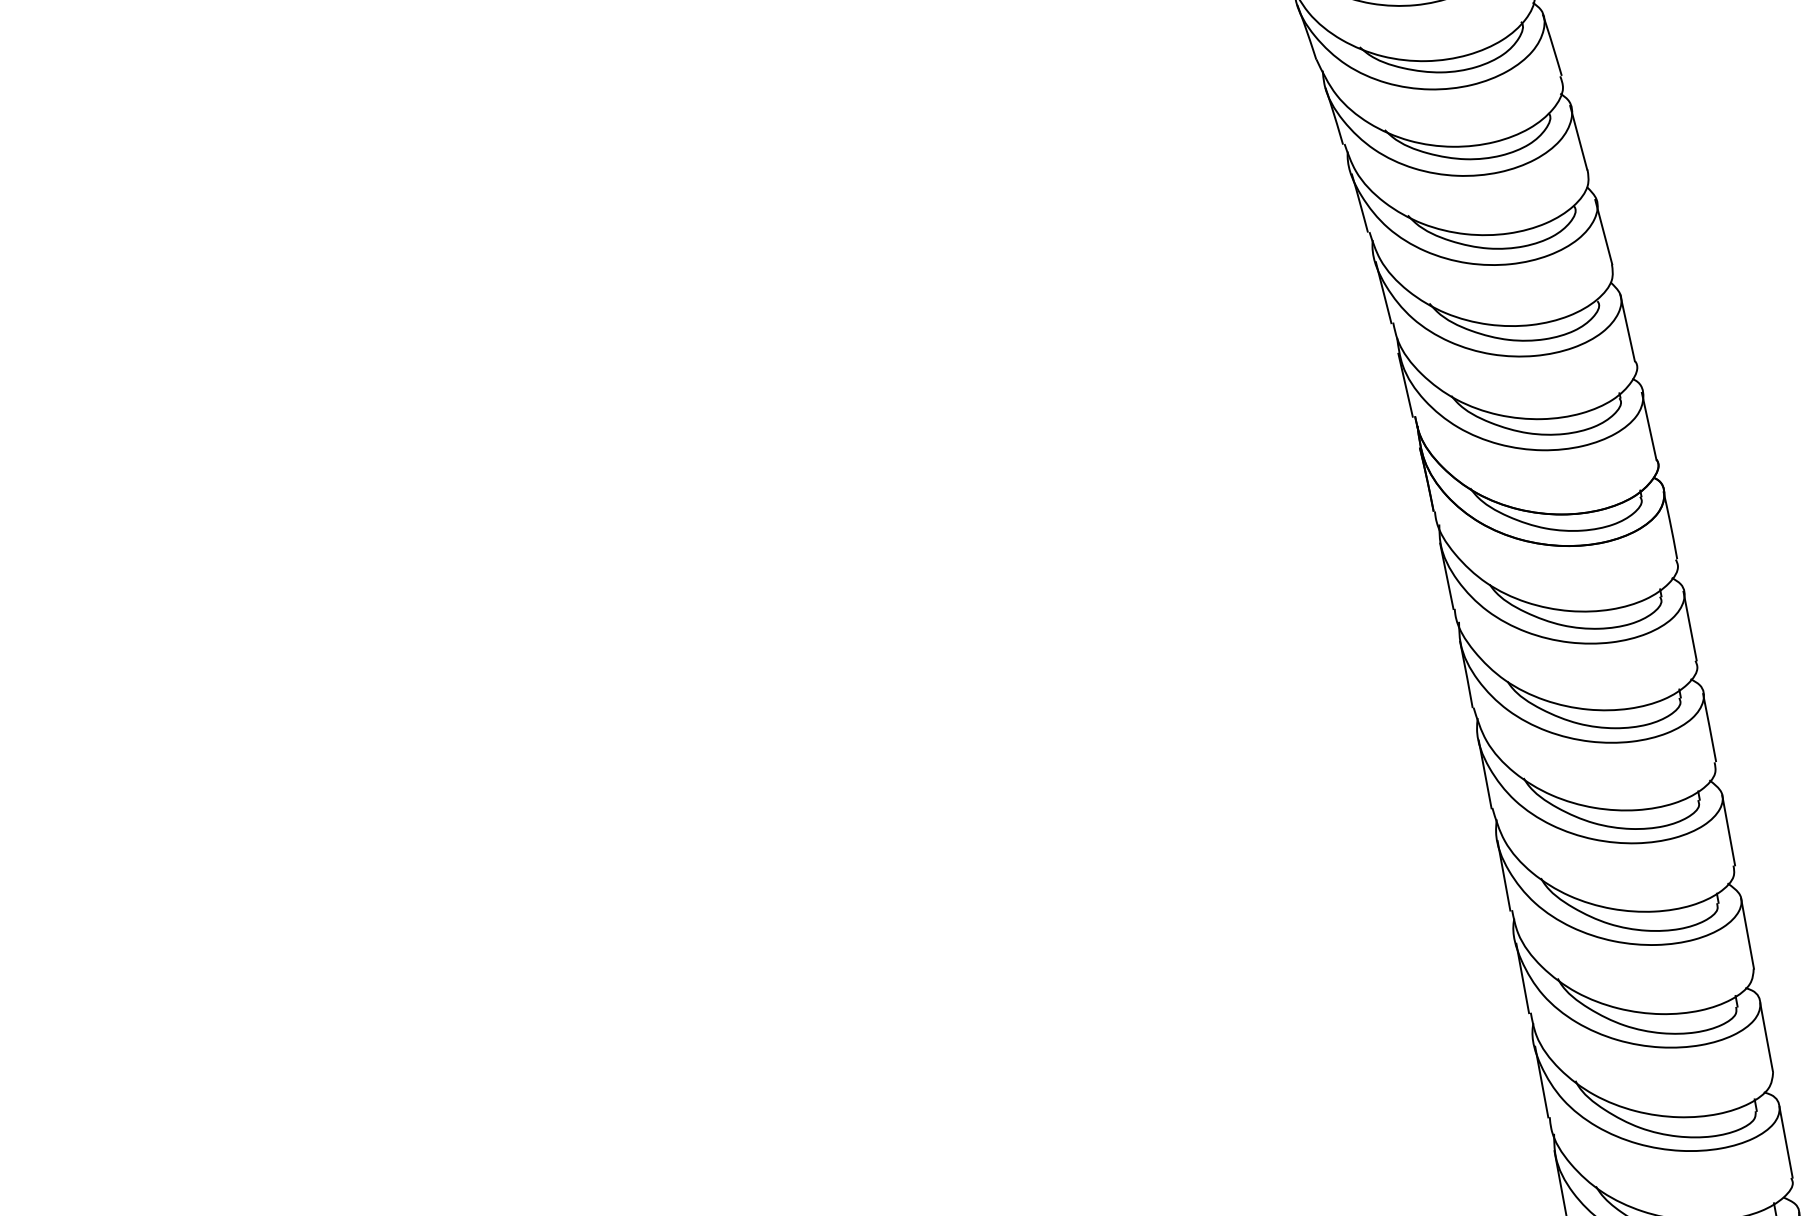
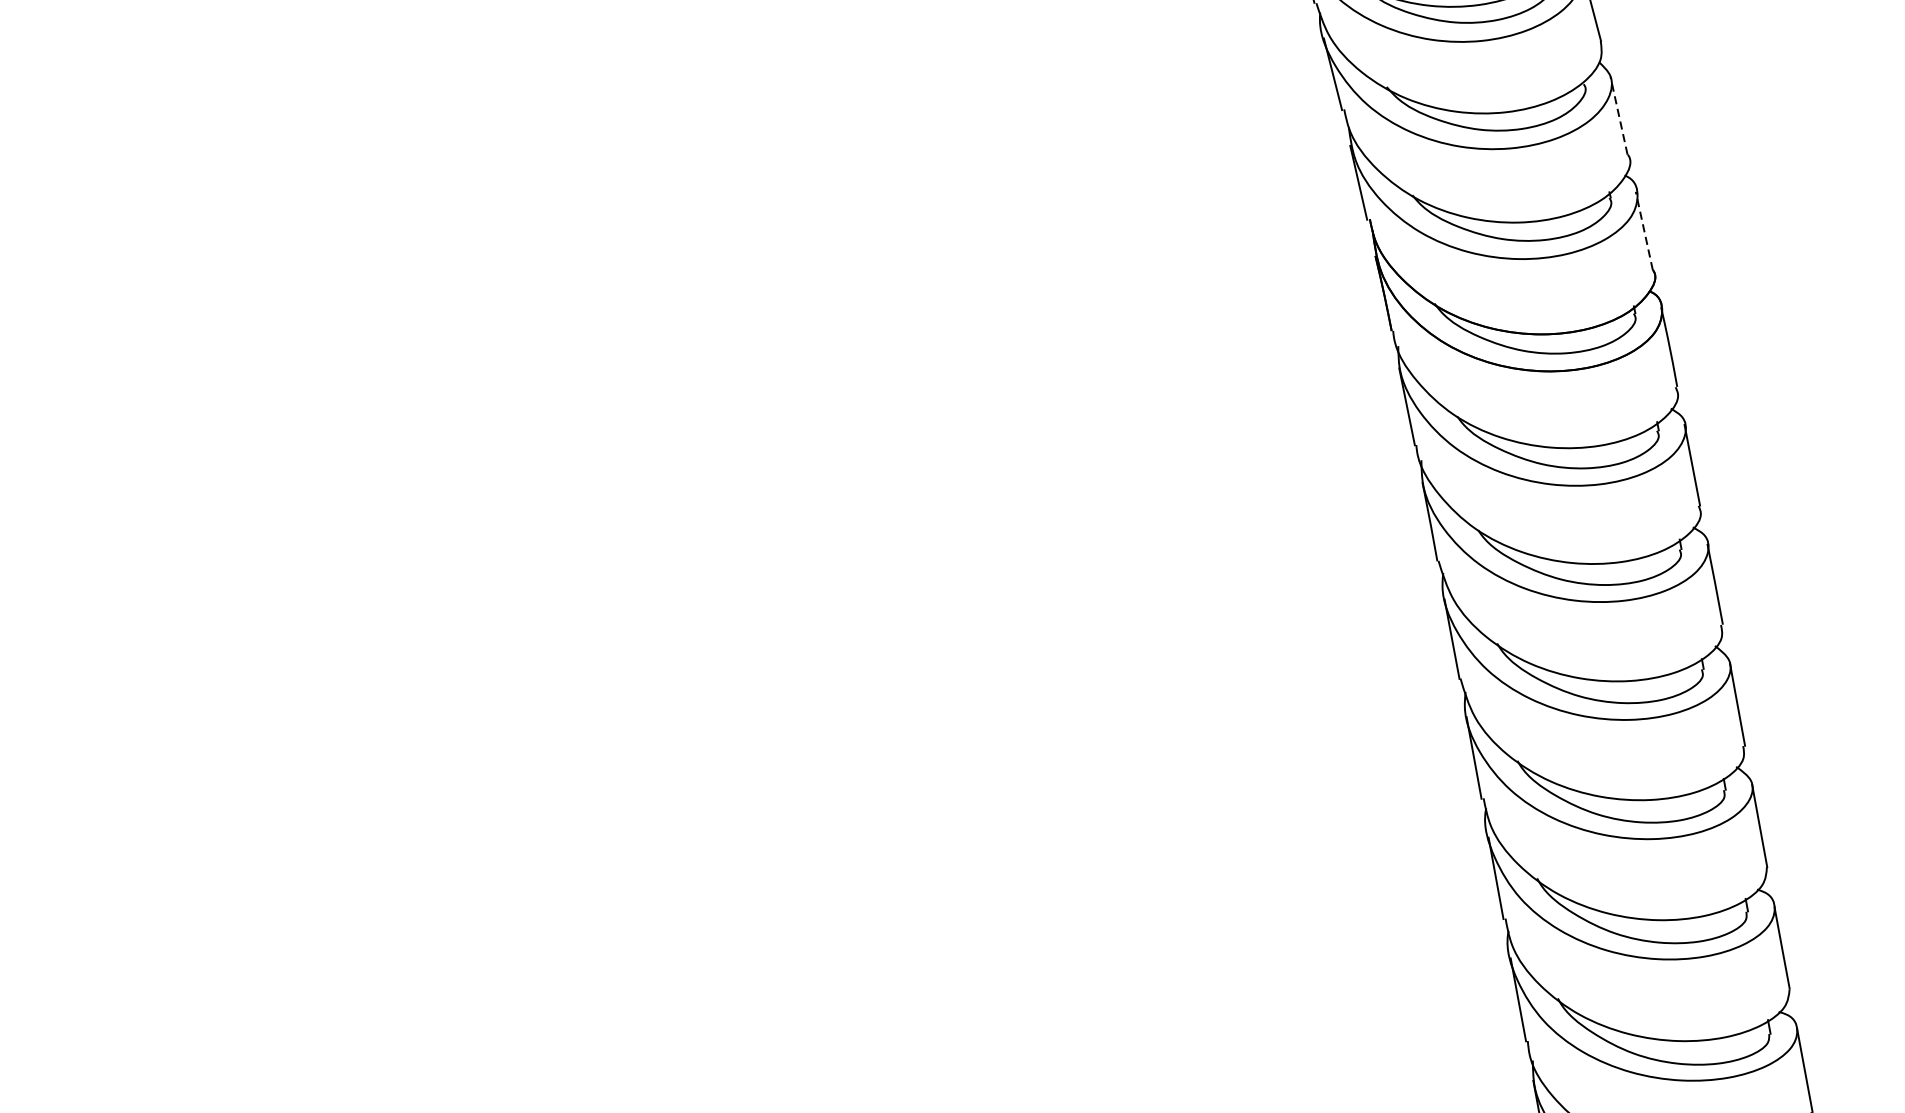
line: (1627, 328) -> (1618, 116), solid -> dashed
line: (1649, 425) -> (1644, 230), solid -> dashed

